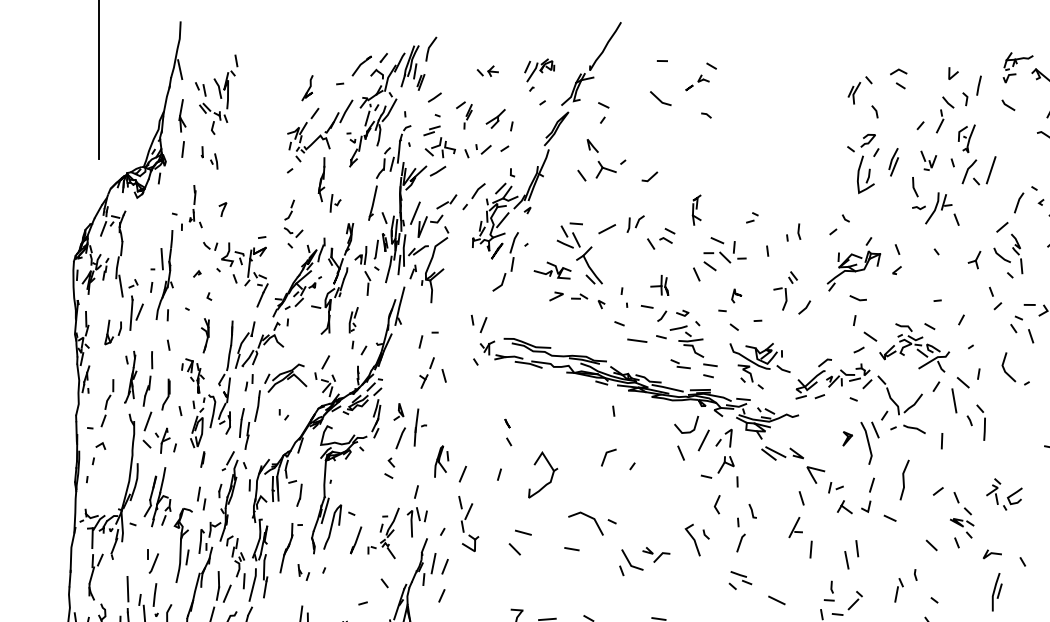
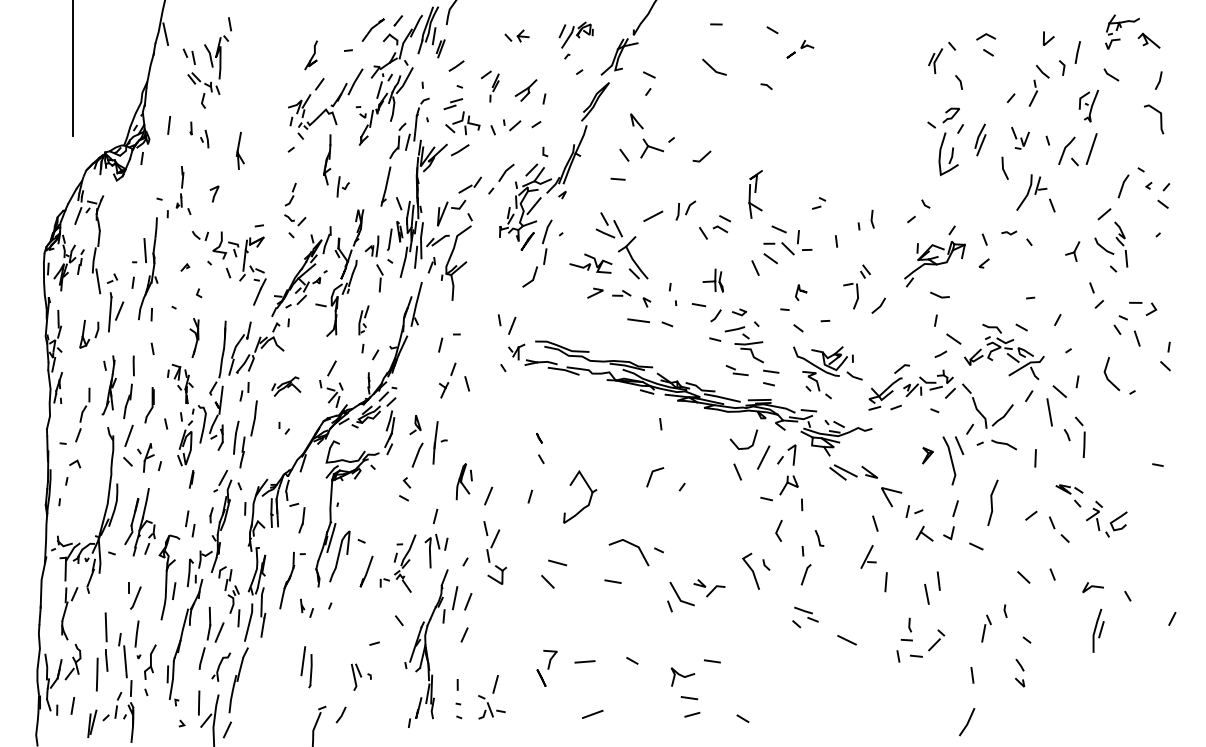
part: (697, 83) -> (800, 49), moved
part: (181, 115) -> (239, 150), moved
part: (966, 138) -> (1088, 105), moved
line: (919, 207) -> (1009, 232), moved
part: (696, 210) -> (755, 194), size x1.4
line: (415, 213) -> (434, 198), removed
line: (575, 223) -> (617, 178), moved
line: (637, 340) -> (638, 320), moved
part: (285, 378) -> (286, 386), size x0.6
part: (962, 527) -> (1069, 495), moved

